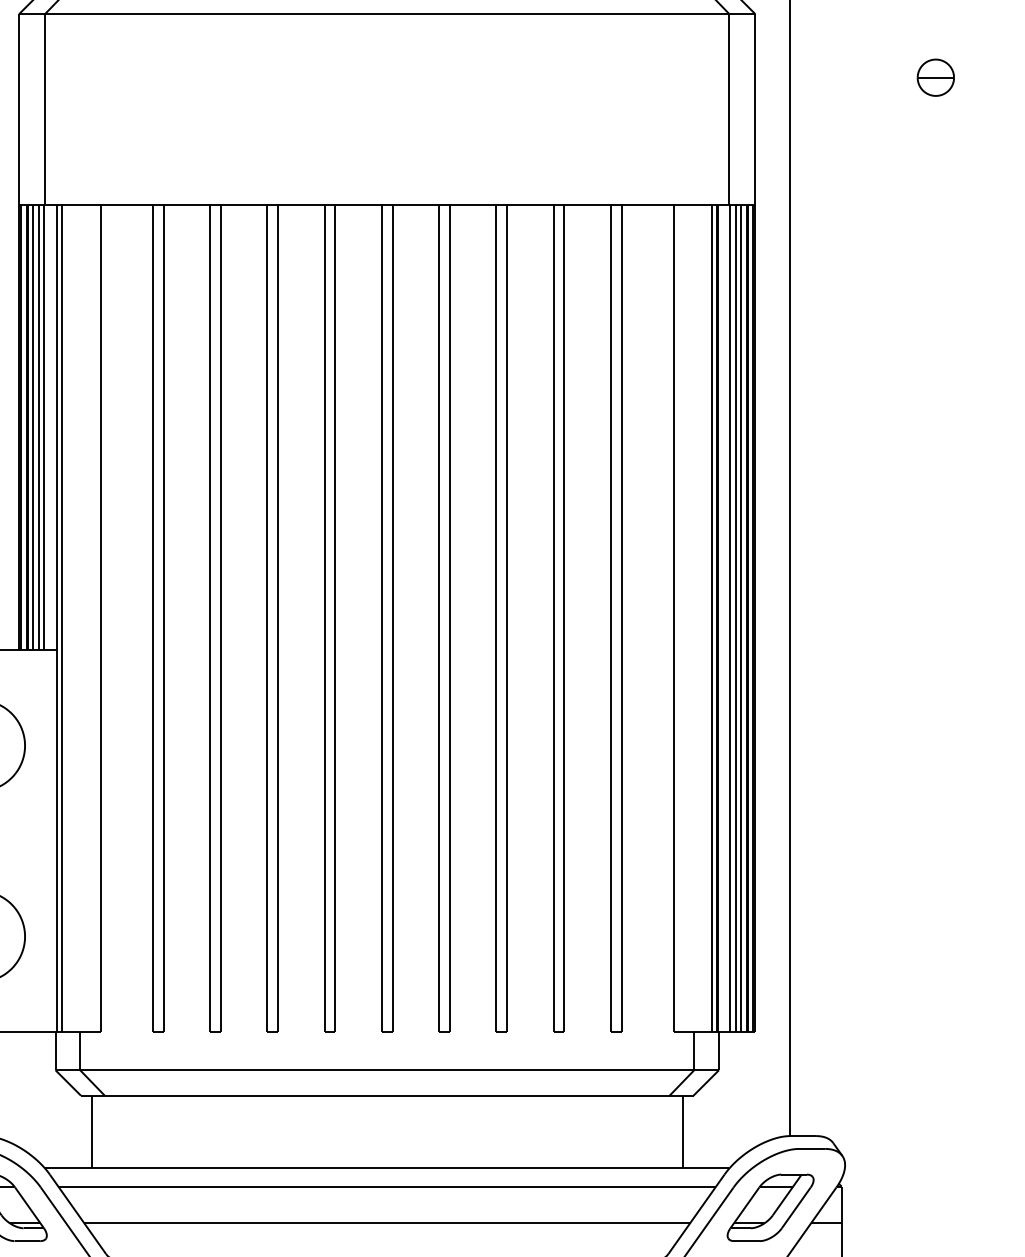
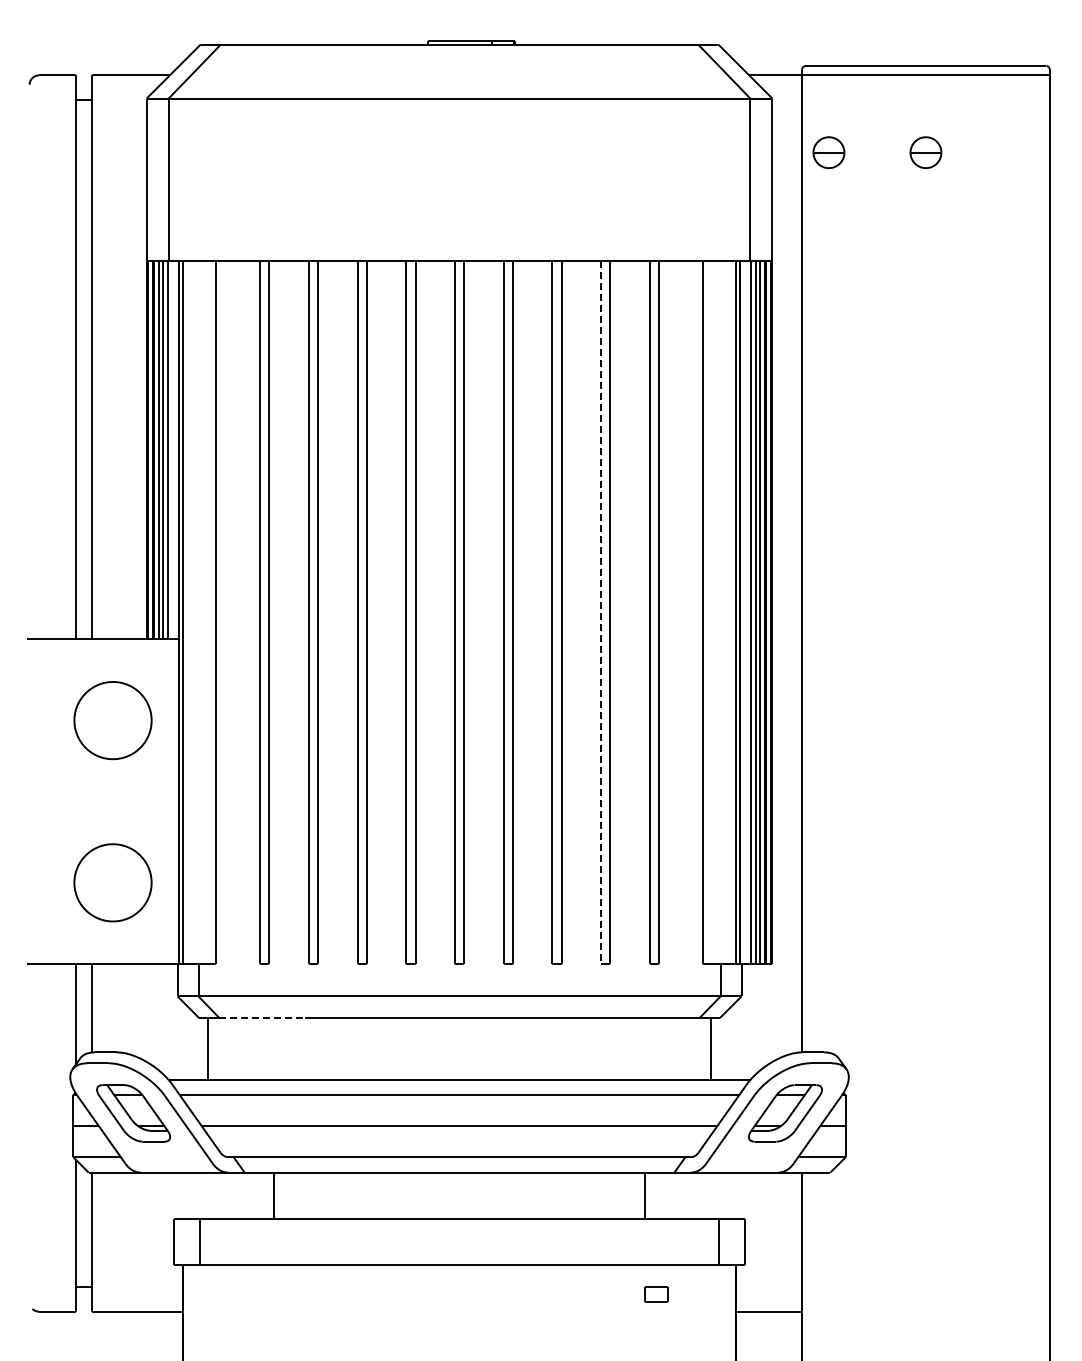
part: (821, 77) -> (828, 152), added
line: (553, 618) -> (600, 612), solid -> dashed
line: (155, 1096) -> (262, 1018), solid -> dashed

